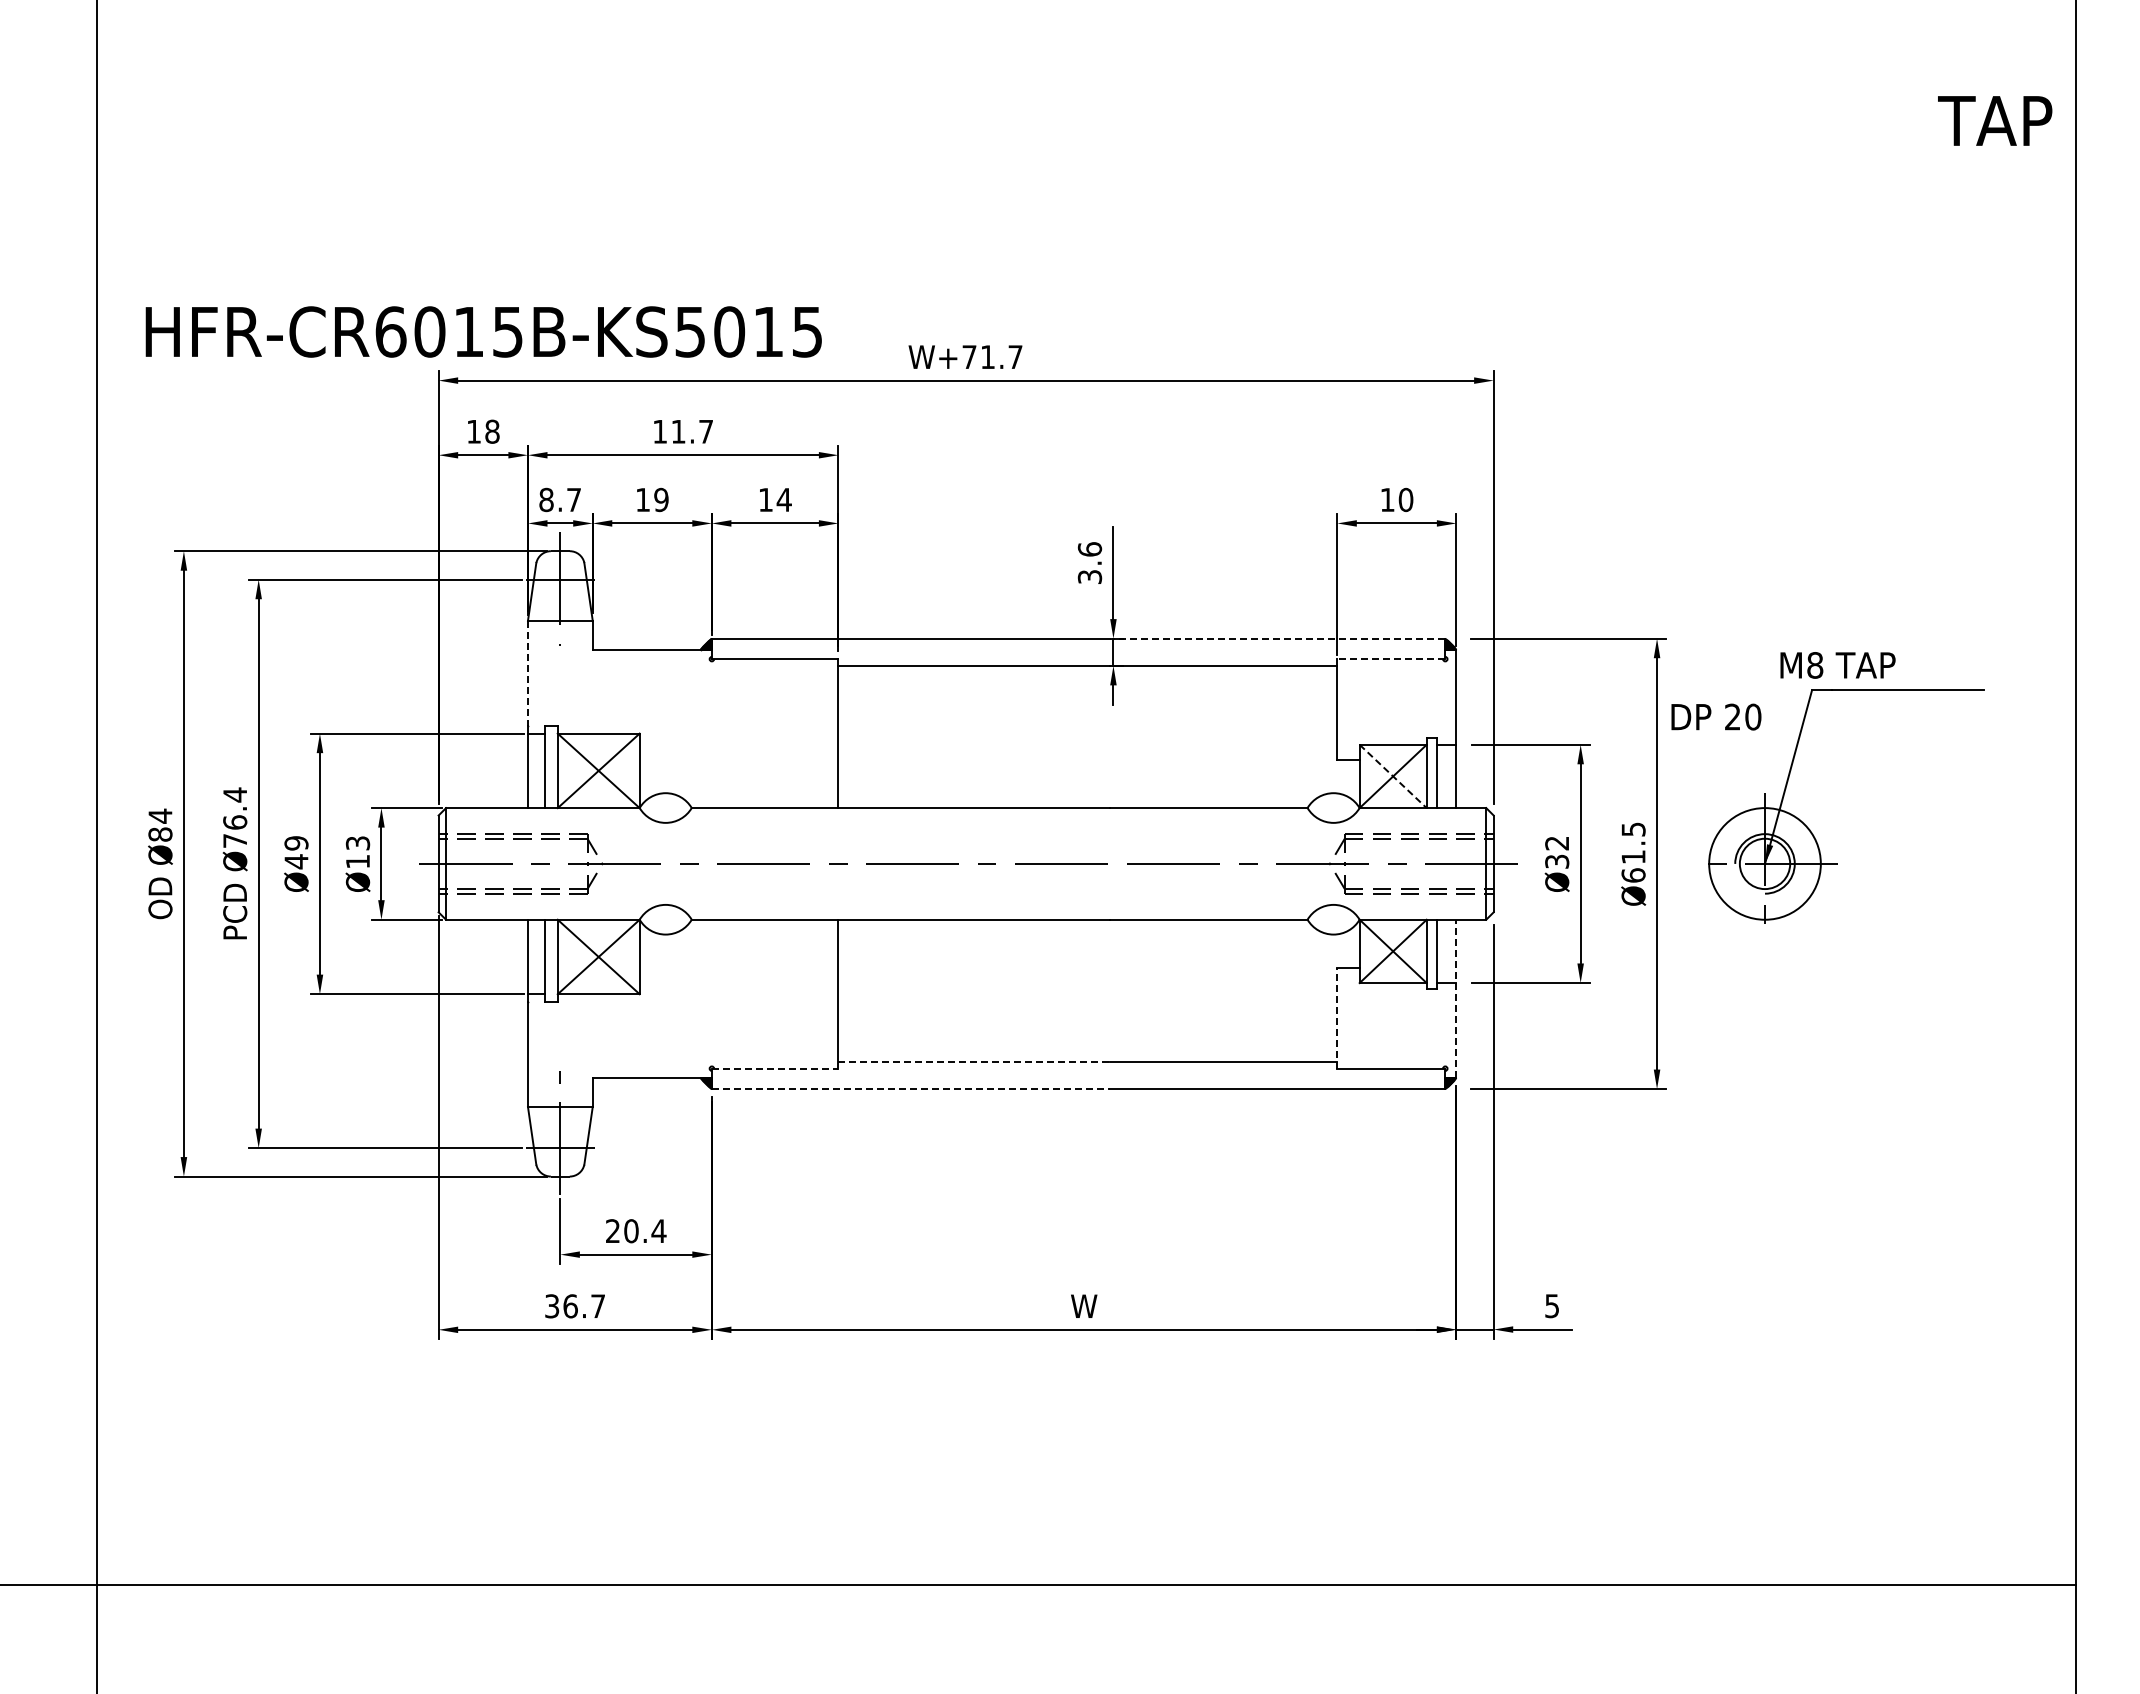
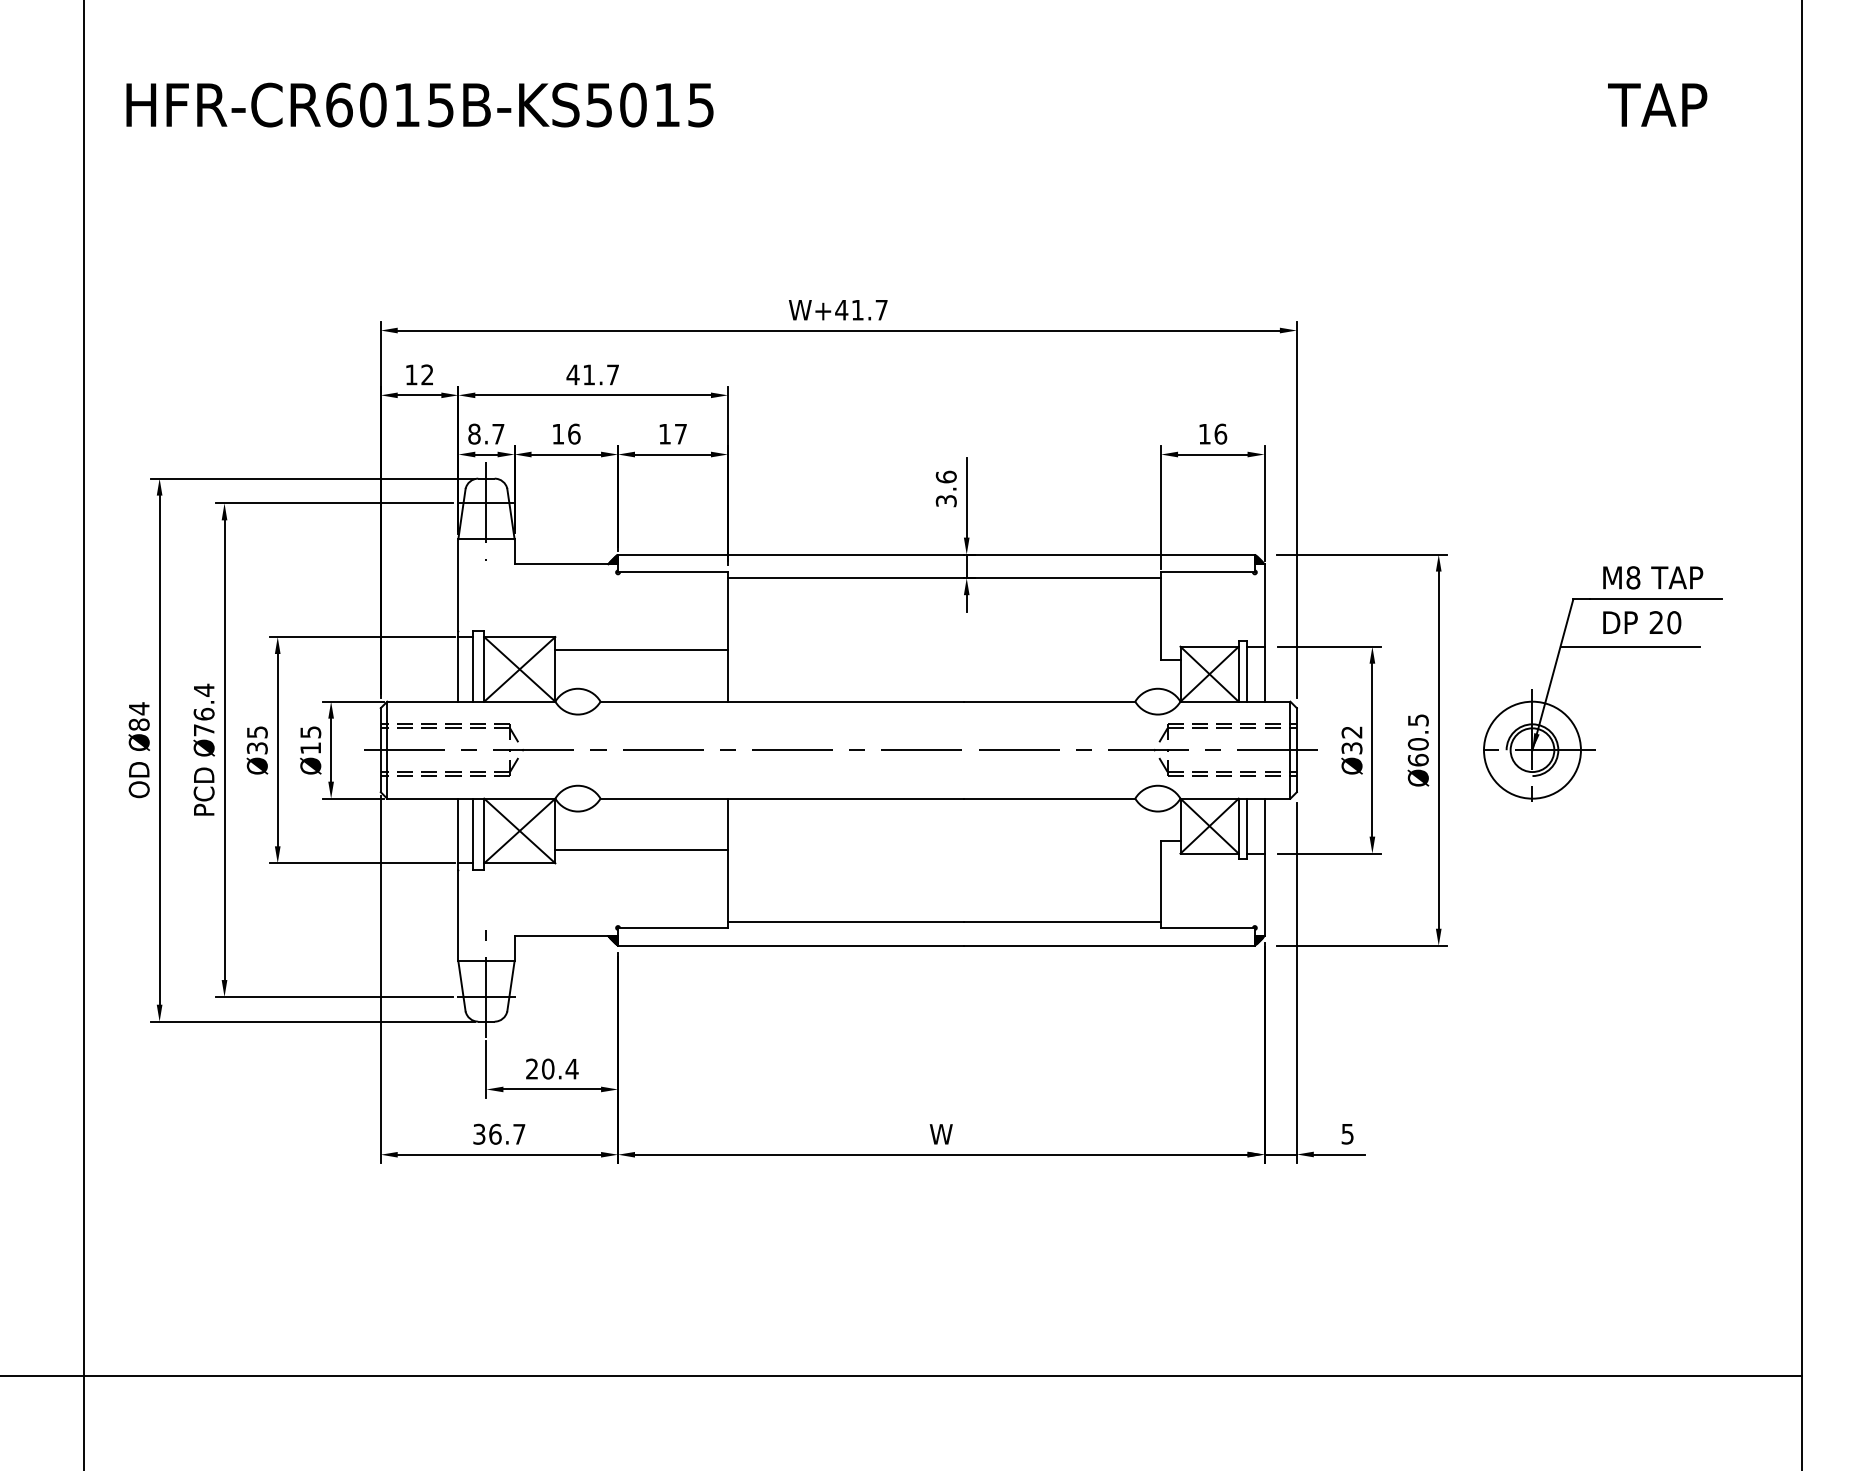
text: (1995, 120) -> (1657, 104), moved
text: (483, 331) -> (419, 104), moved
text: (969, 356) -> (841, 309), W+71.7 -> W+41.7
text: (492, 431) -> (427, 374), 18 -> 12
text: (659, 431) -> (572, 374), 11.7 -> 41.7
text: (661, 499) -> (574, 433), 19 -> 16
text: (783, 499) -> (680, 433), 14 -> 17
text: (1405, 499) -> (1220, 433), 10 -> 16
line: (1277, 638) -> (1109, 554), dashed -> solid
line: (1391, 659) -> (1208, 572), dashed -> solid
text: (1837, 665) -> (1652, 577), moved
line: (527, 673) -> (457, 584), dashed -> solid
text: (1716, 716) -> (1642, 622), moved
line: (1877, 745) -> (1630, 647), added
line: (738, 748) -> (641, 649), added
line: (1393, 776) -> (1209, 674), dashed -> solid
text: (357, 842) -> (310, 731), Ø13 -> Ø15
text: (296, 852) -> (257, 740), Ø49 -> Ø35
text: (1633, 856) -> (1418, 743), Ø61.5 -> Ø60.5
line: (738, 979) -> (641, 850), added
line: (1456, 998) -> (1264, 867), dashed -> solid
line: (1337, 1017) -> (1161, 883), dashed -> solid
line: (974, 1061) -> (846, 921), dashed -> solid
line: (775, 1068) -> (673, 927), dashed -> solid
line: (911, 1089) -> (791, 946), dashed -> solid

